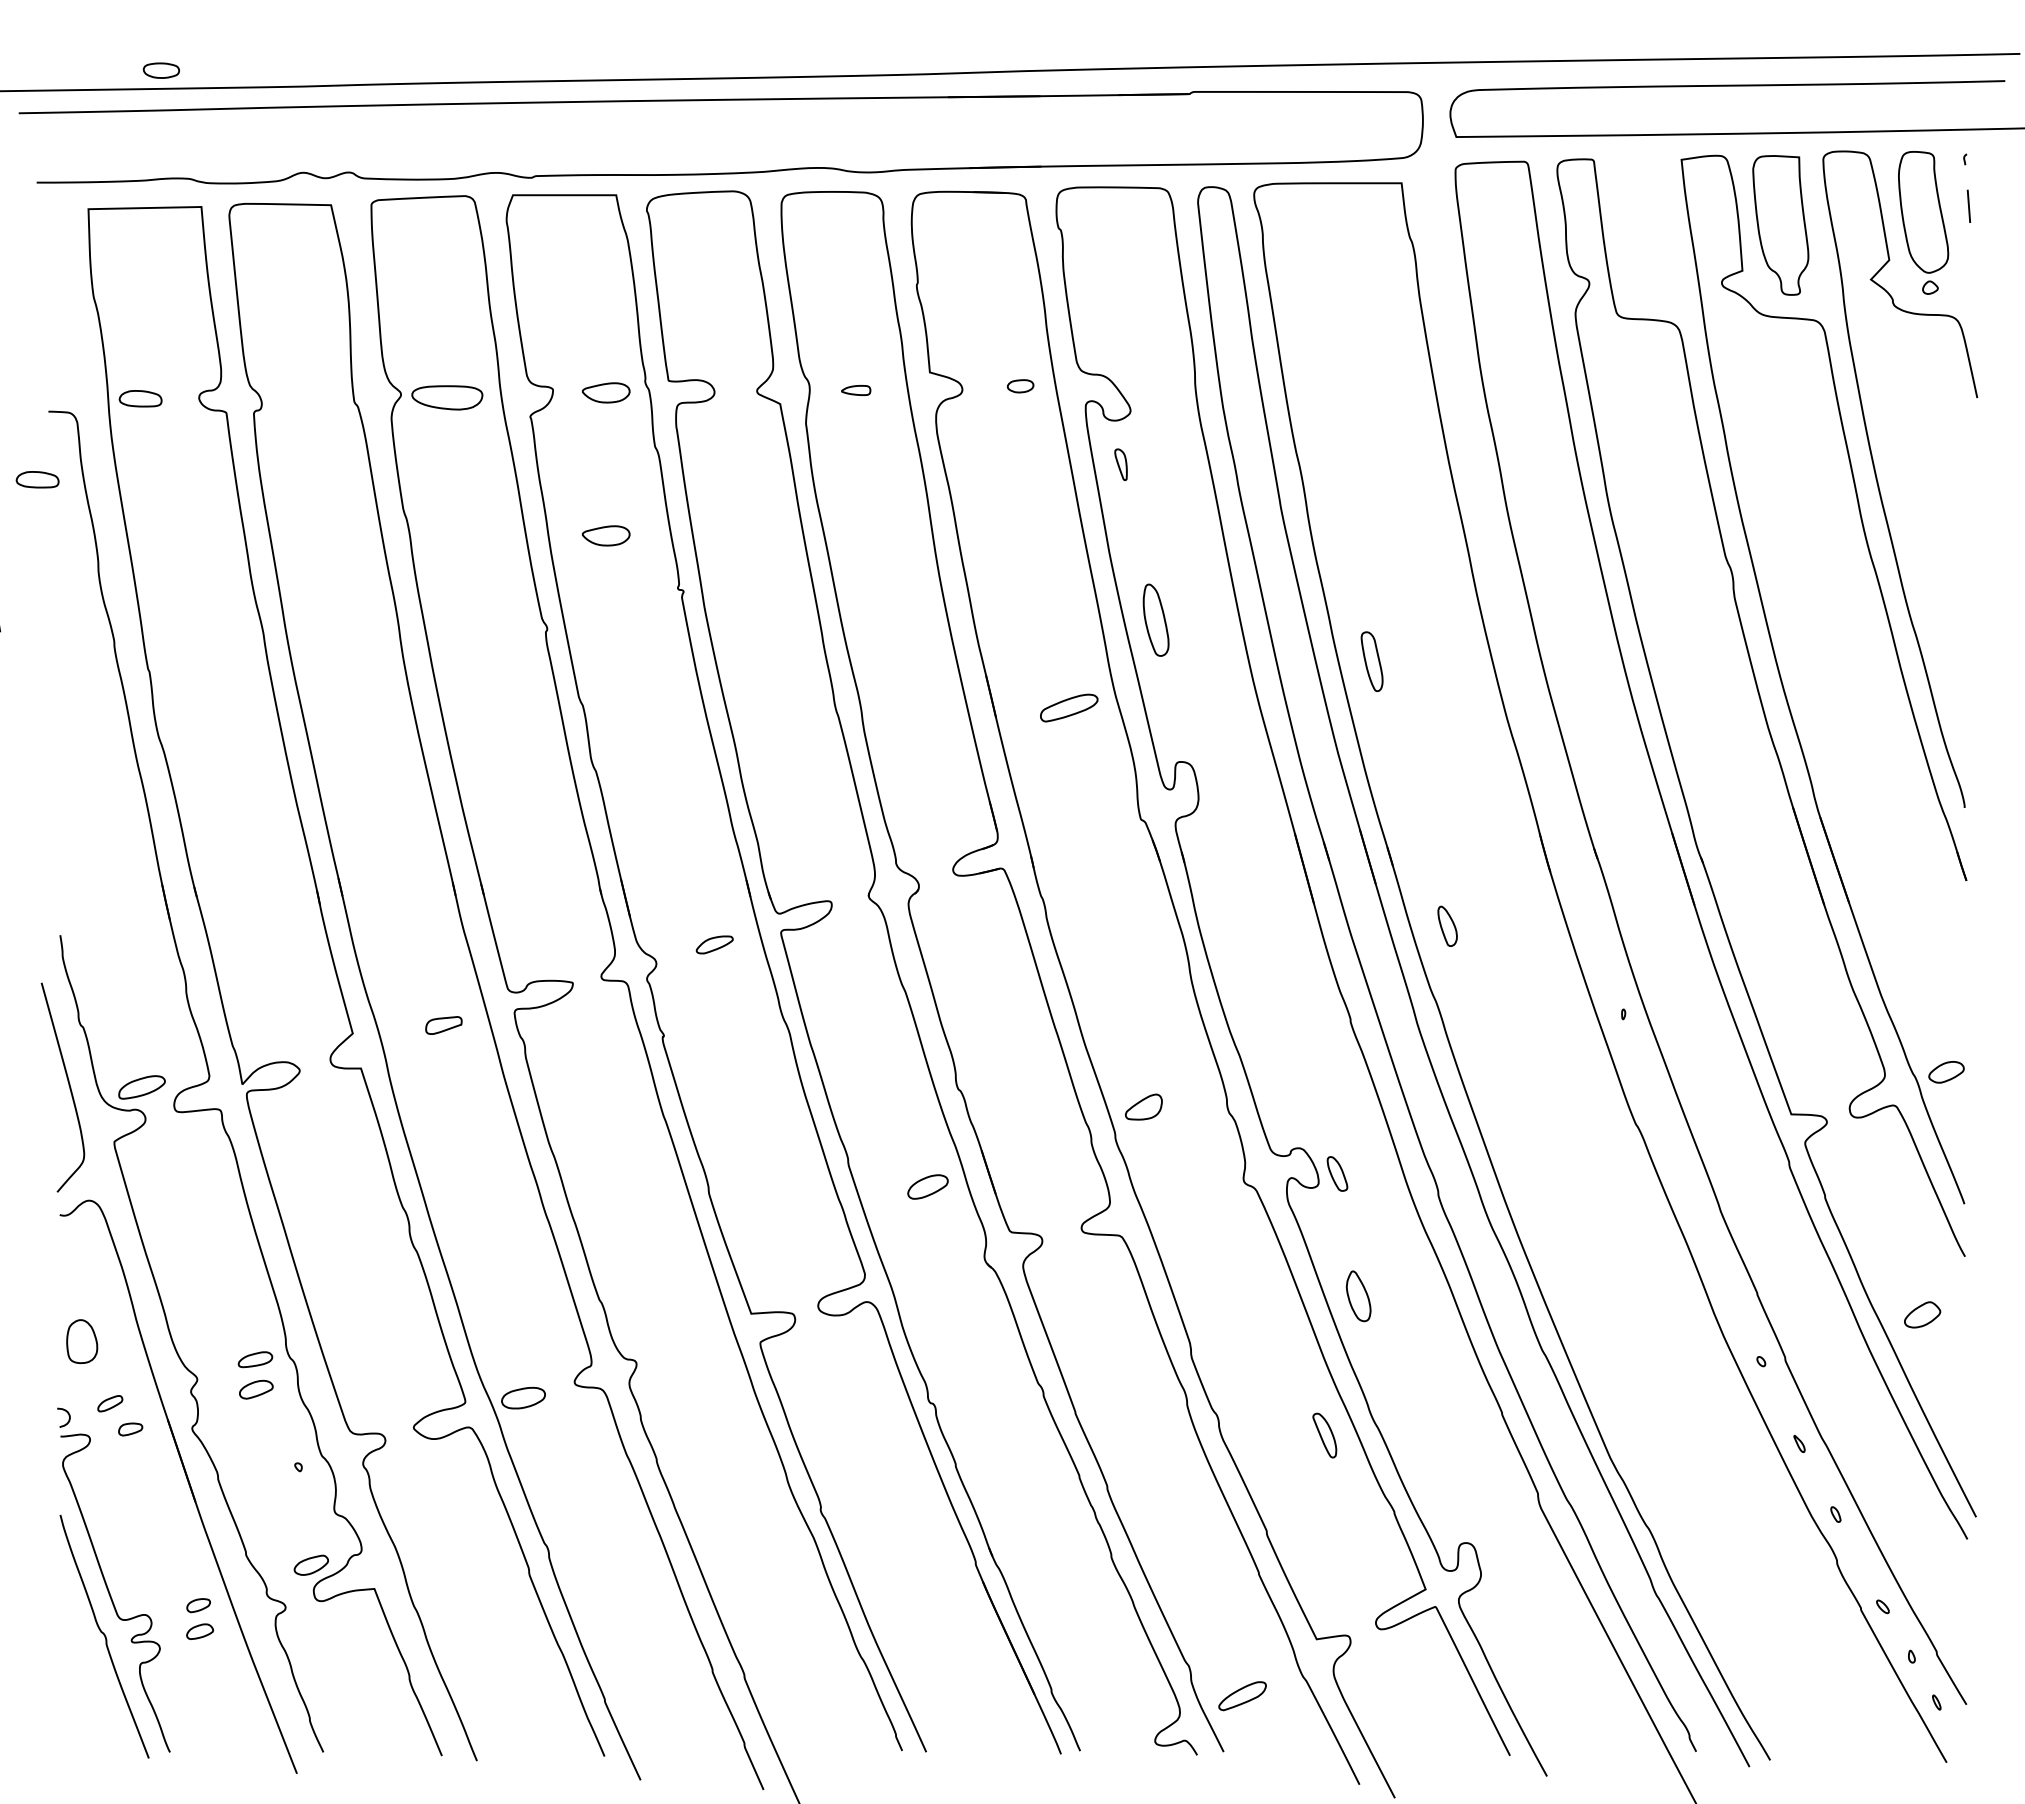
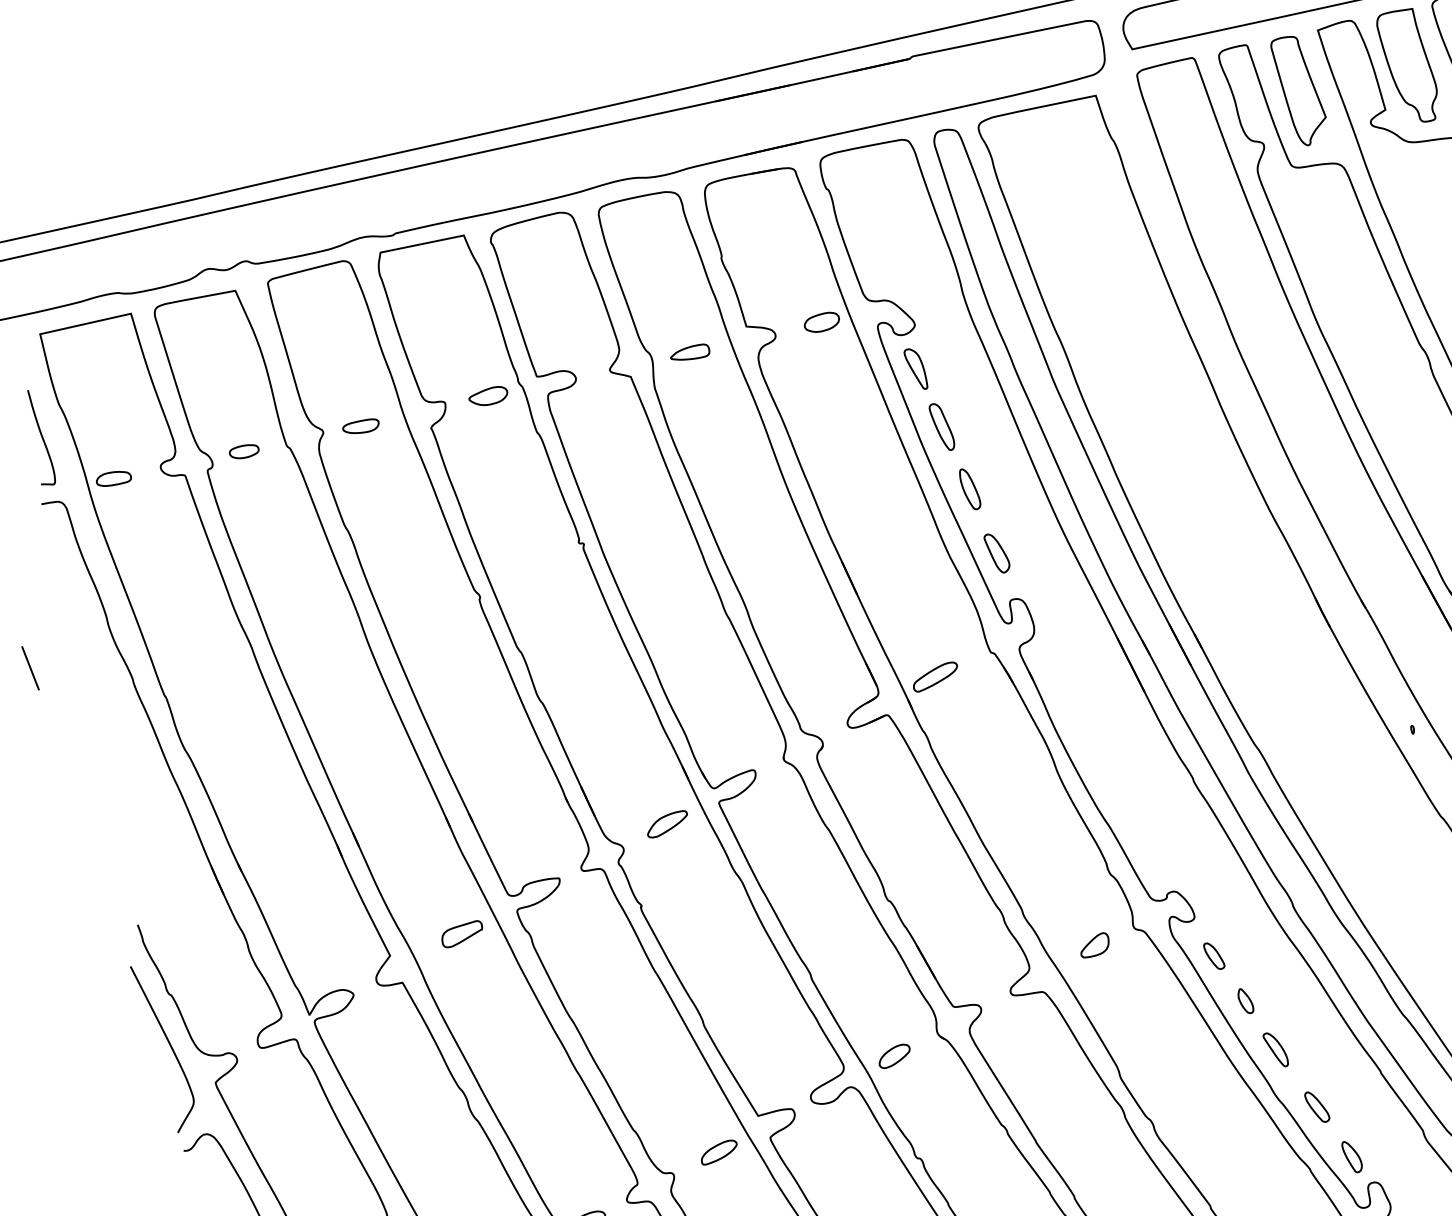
part: (160, 70) -> (243, 451), moved
part: (1645, 226) -> (1299, 90), added
curve: (64, 331) -> (41, 436), added
part: (1020, 386) -> (821, 322), size x1.67
part: (855, 390) -> (689, 353), size x1.67
part: (447, 397) -> (361, 426), size x0.62
part: (1120, 464) -> (915, 369), size x1.67
part: (37, 479) -> (43, 560), removed
part: (605, 535) -> (511, 511), removed
part: (1155, 620) -> (969, 489), size x0.71
part: (1371, 661) -> (941, 427), moved
part: (1172, 702) -> (996, 552), added
part: (1069, 707) -> (935, 676), moved
part: (1447, 925) -> (1352, 1156), moved
part: (714, 944) -> (667, 824), size x1.43
part: (443, 1025) -> (462, 934), size x1.43
part: (141, 1087) -> (718, 1152), moved
part: (1143, 1106) -> (1094, 944), moved
part: (1337, 1173) -> (1214, 955), moved
part: (927, 1186) -> (894, 1055), moved
part: (1358, 1295) -> (1245, 1000), size x0.62
part: (1324, 1435) -> (1275, 1049), moved
part: (1417, 1439) -> (1316, 1107), added

